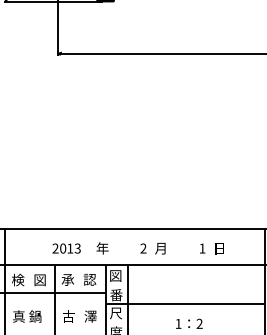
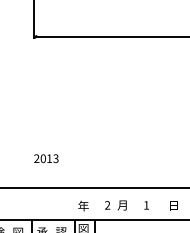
text: (66, 248) -> (46, 158), moved
text: (102, 248) -> (83, 206), moved
text: (202, 248) -> (146, 205), moved

